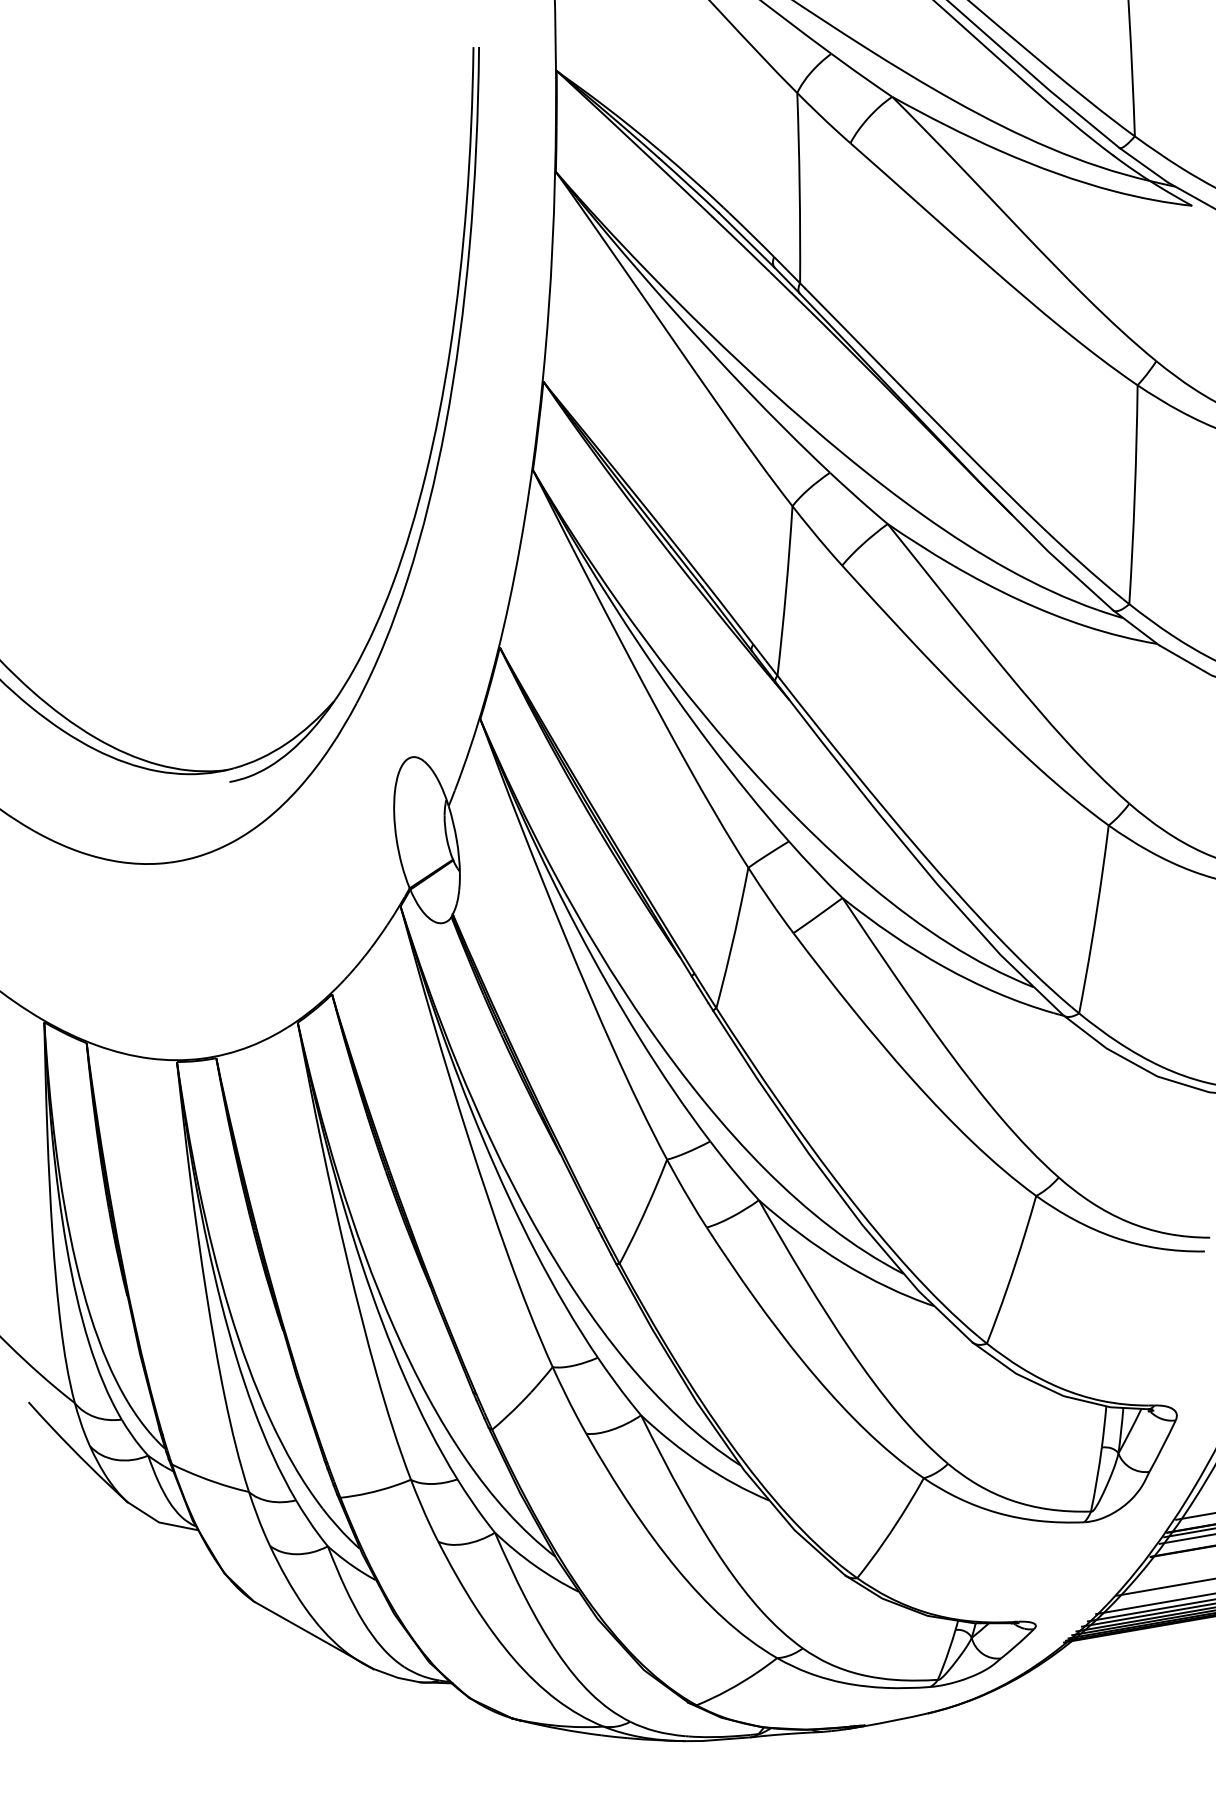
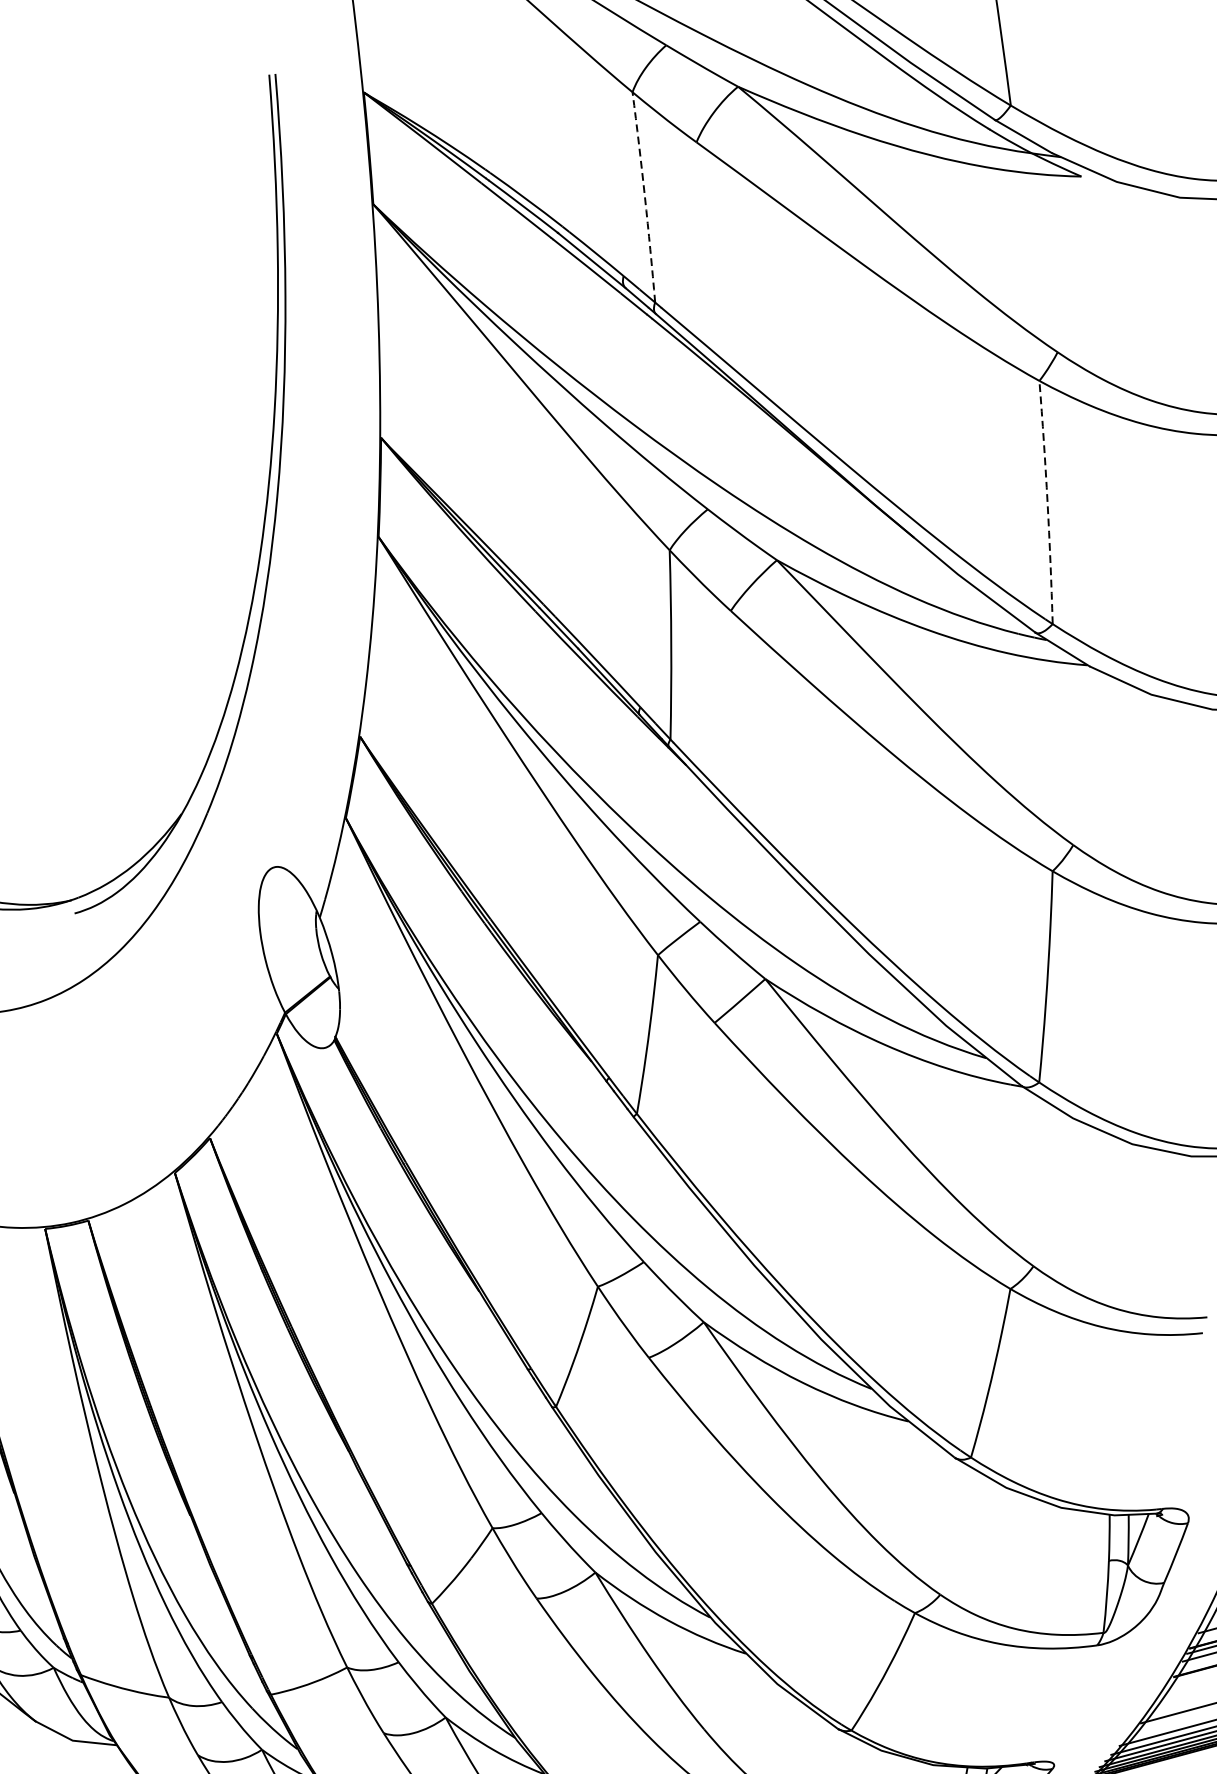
arc: (799, 188) -> (644, 197), solid -> dashed
arc: (1134, 494) -> (1047, 502), solid -> dashed

